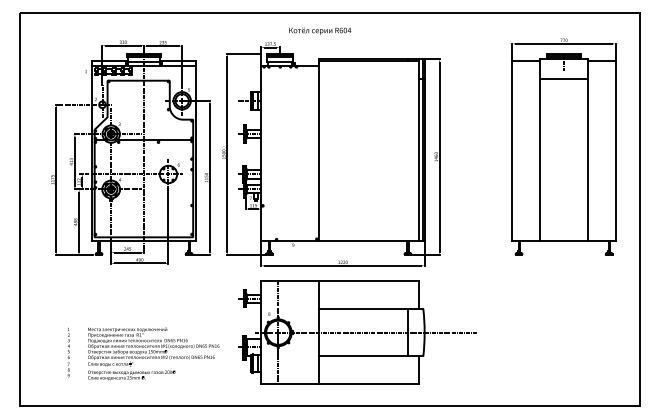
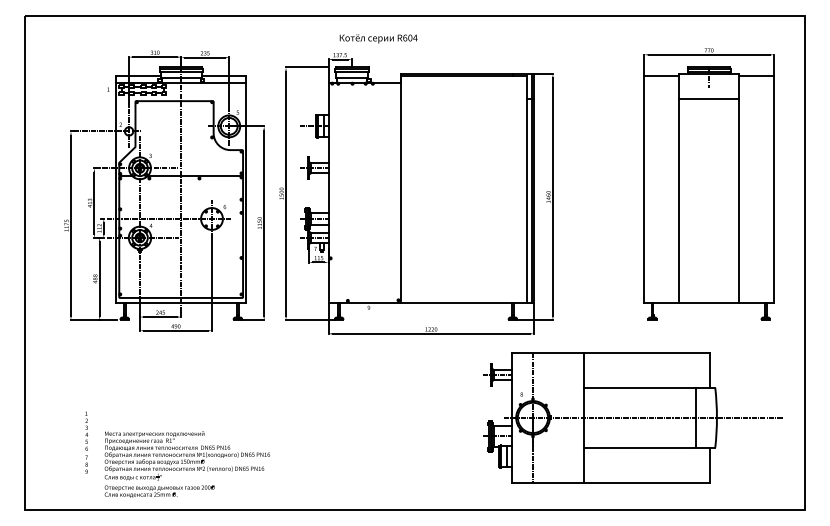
text: (320, 30) -> (378, 38), moved
part: (357, 332) -> (632, 417), moved
part: (152, 353) -> (186, 464), moved

